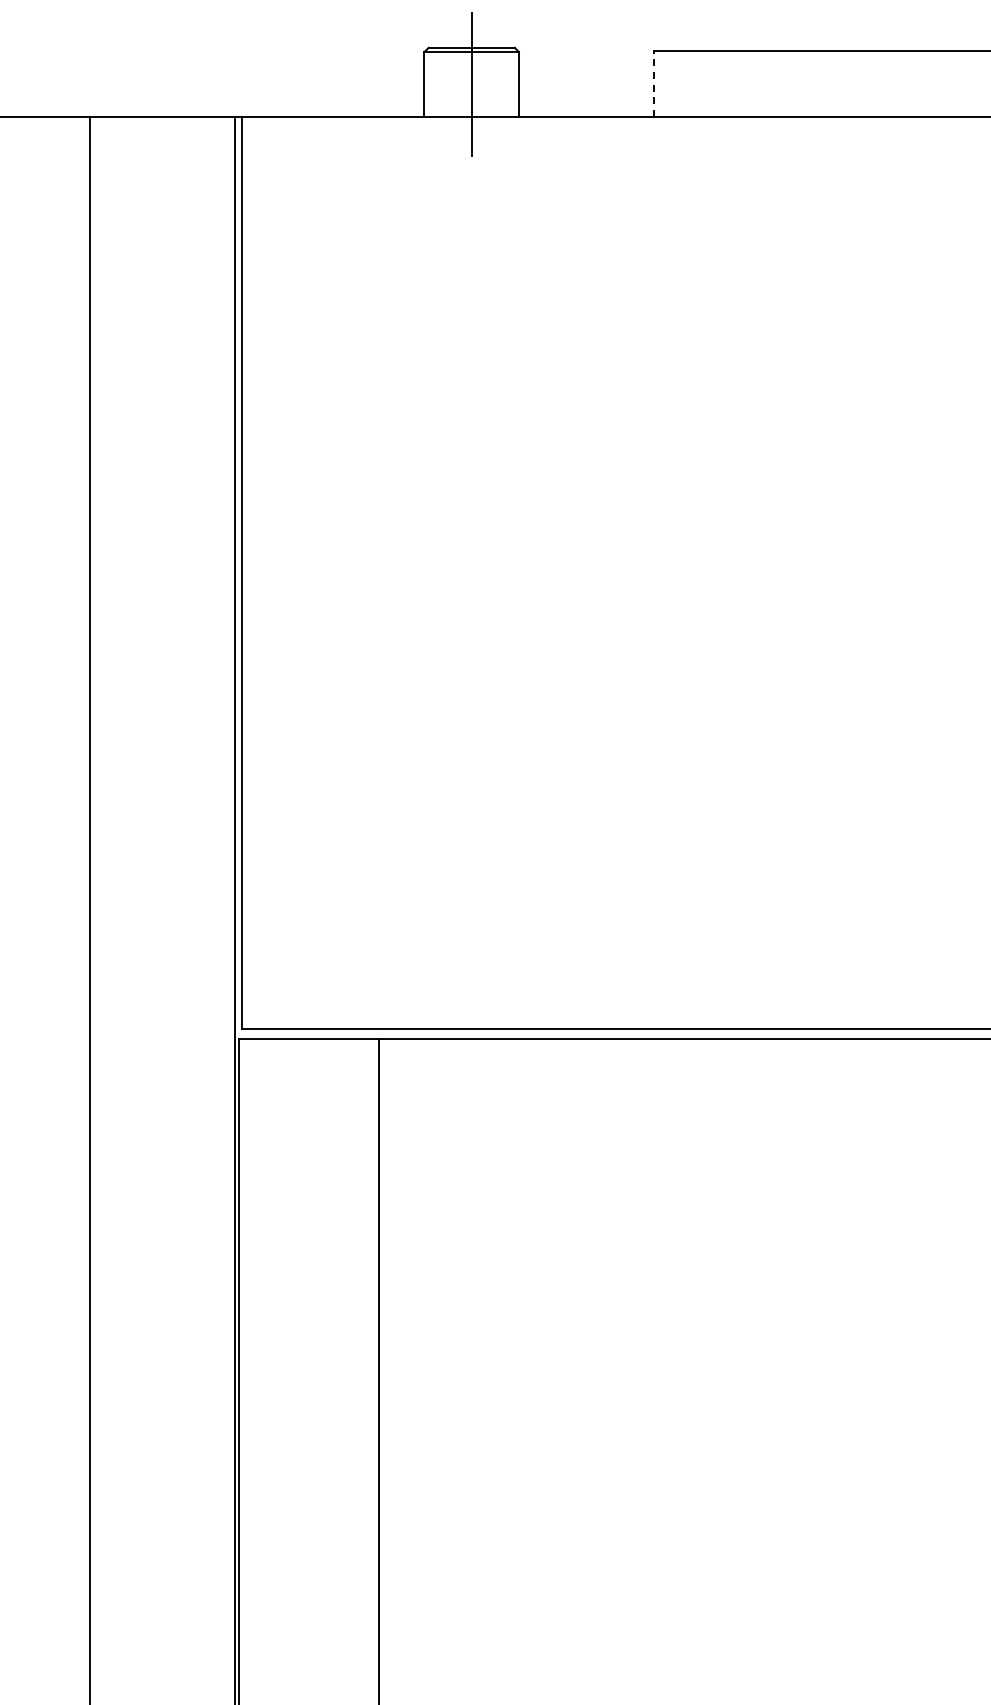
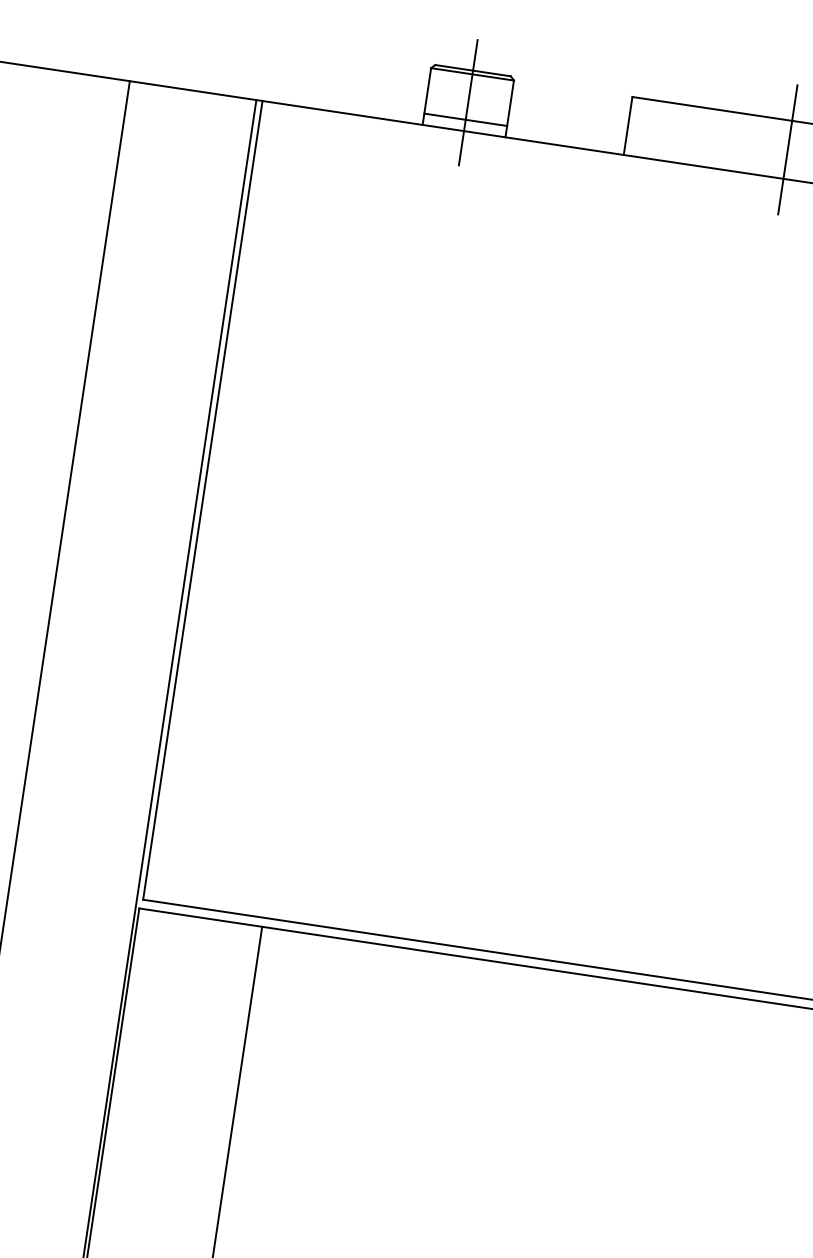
line: (654, 83) -> (628, 125), dashed -> solid
line: (836, 83) -> (788, 149), added
line: (471, 103) -> (465, 119), added

